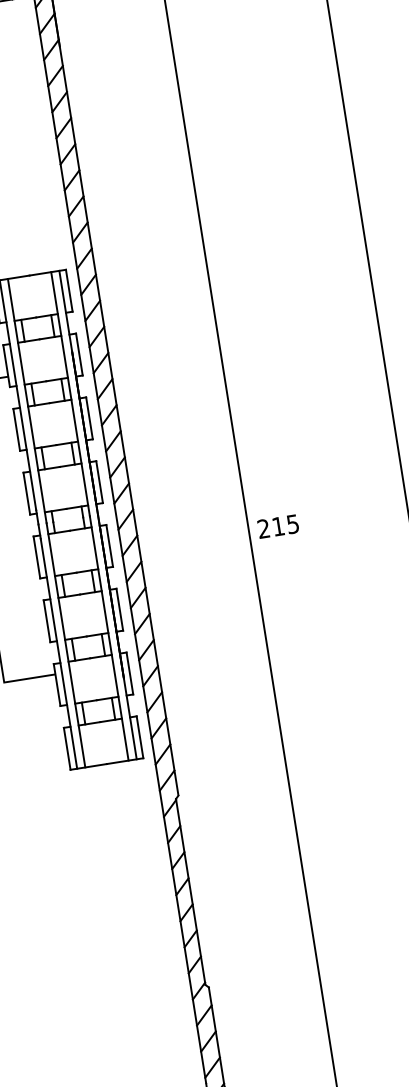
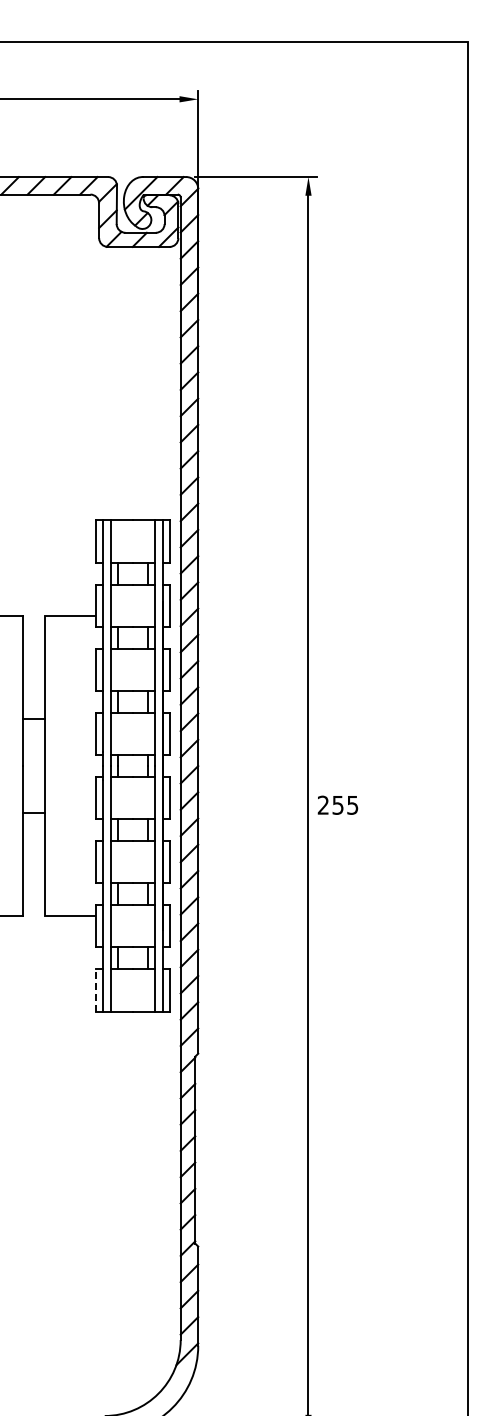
text: (277, 526) -> (337, 805), 215 -> 255
line: (67, 748) -> (96, 990), solid -> dashed

